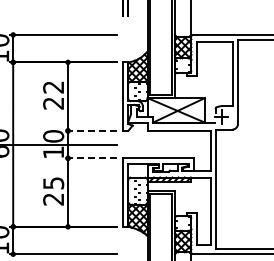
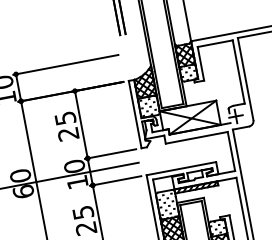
text: (53, 87) -> (65, 118), 22 -> 25
line: (90, 130) -> (109, 153), dashed -> solid
line: (90, 158) -> (114, 181), dashed -> solid

